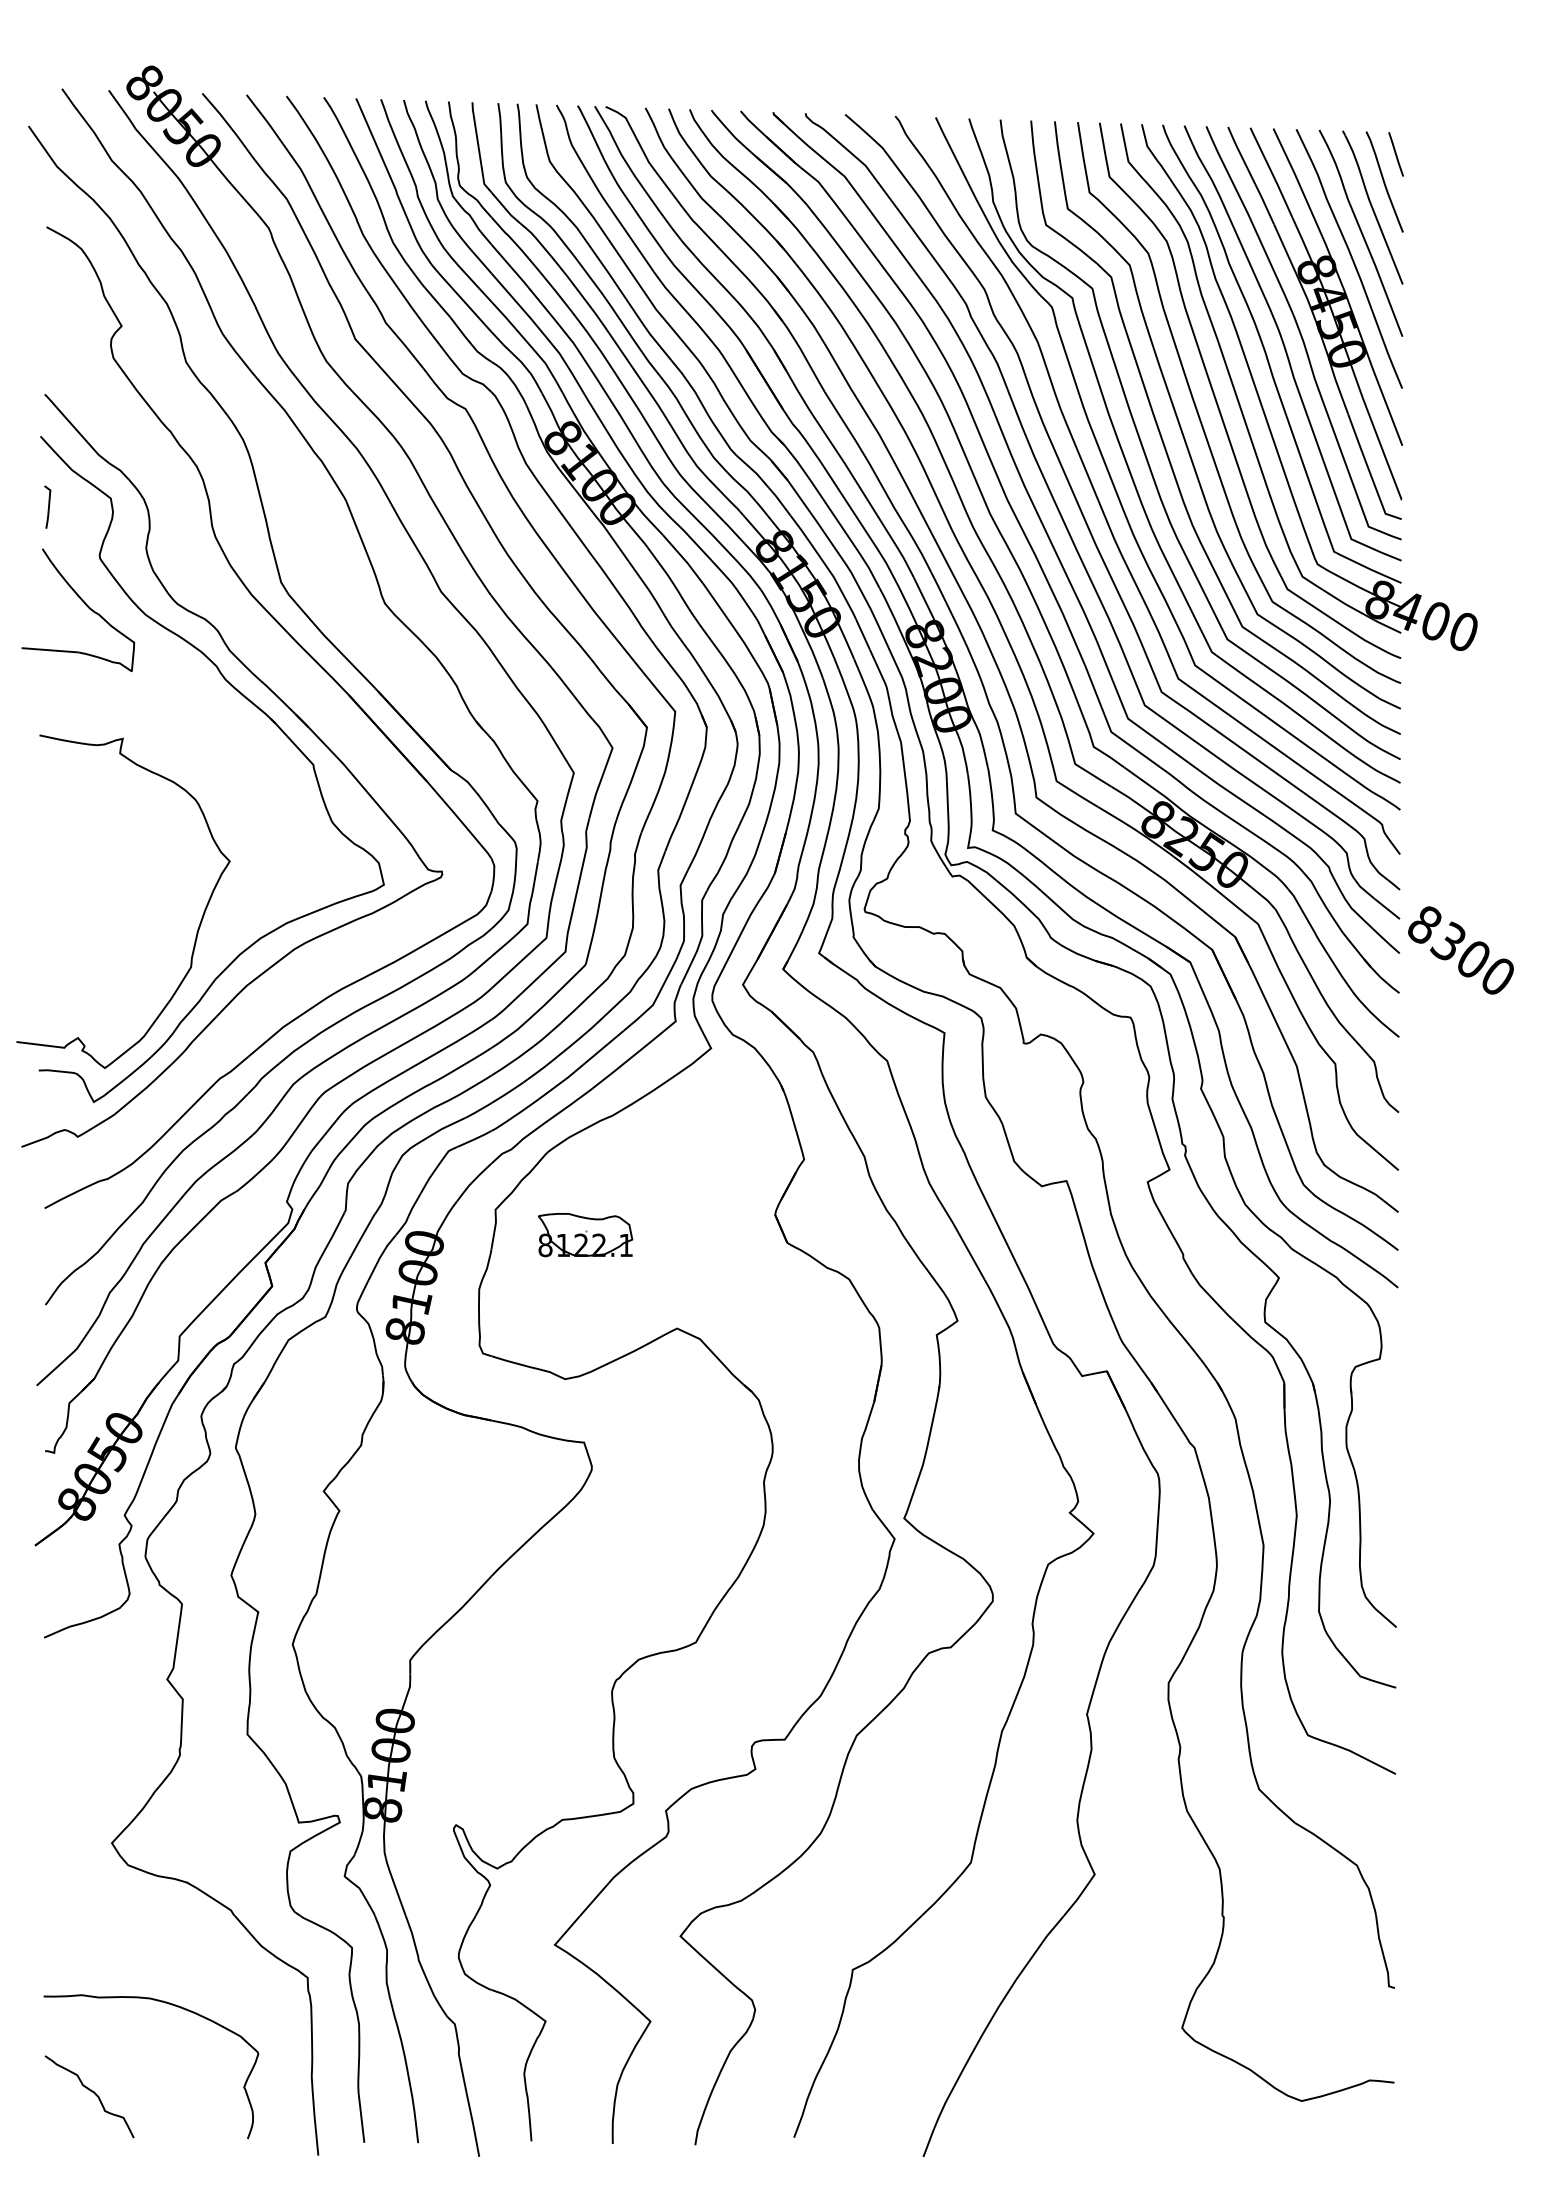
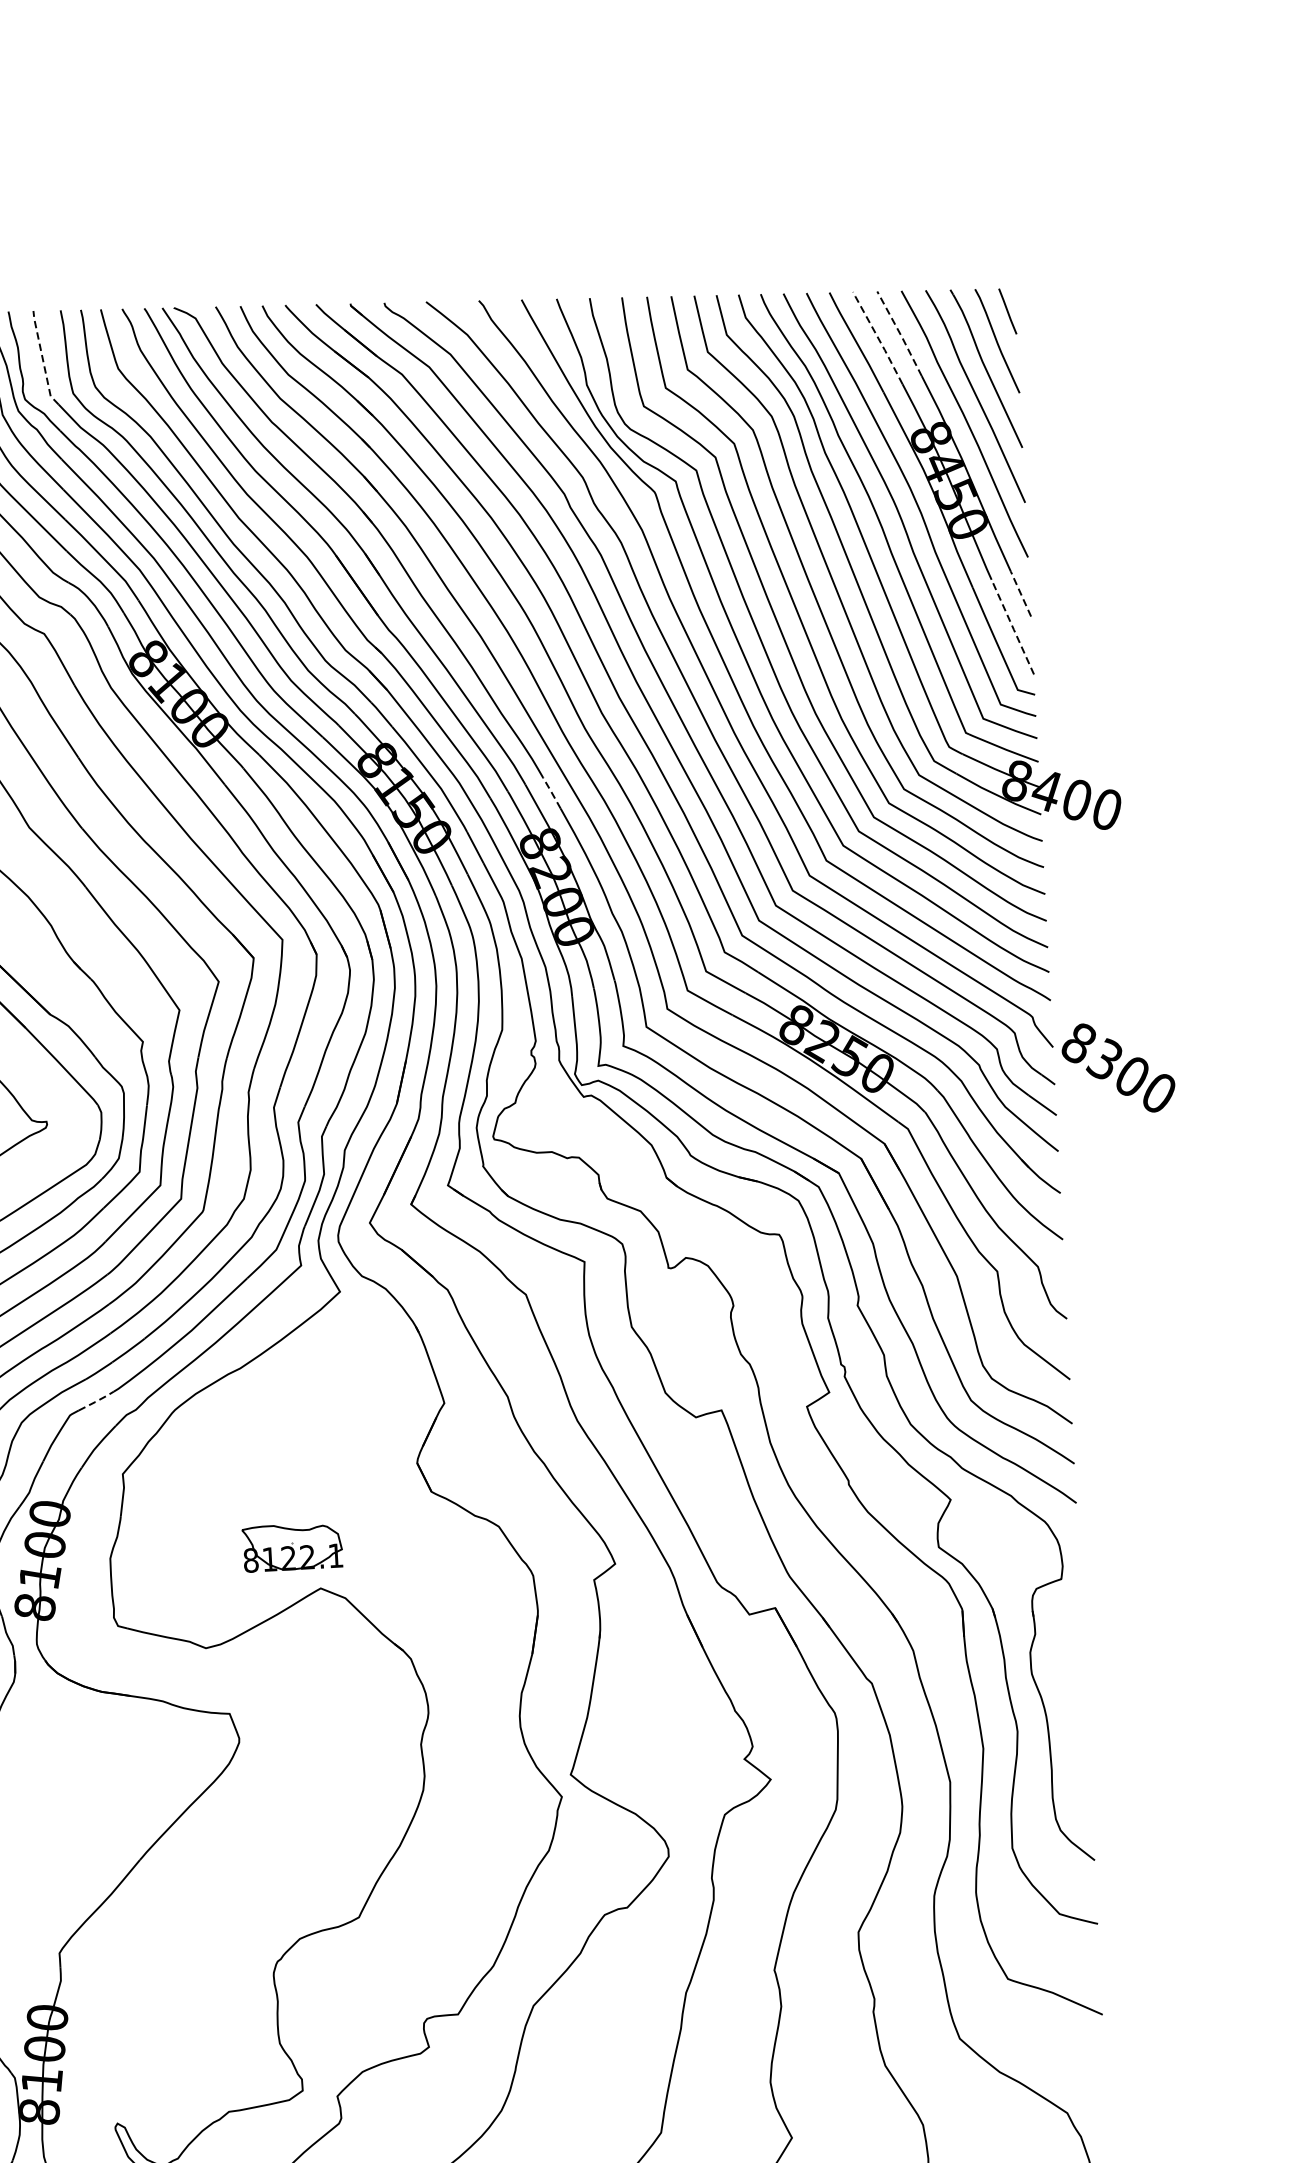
line: (478, 148) -> (42, 359), solid -> dashed
line: (1293, 170) -> (900, 334), solid -> dashed
line: (1271, 171) -> (877, 336), solid -> dashed
line: (1393, 422) -> (1020, 593), solid -> dashed
line: (1384, 455) -> (1013, 628), solid -> dashed
line: (938, 586) -> (551, 792), solid -> dashed
text: (1460, 950) -> (1118, 1068), moved
line: (475, 1139) -> (97, 1401), solid -> dashed
part: (585, 1235) -> (292, 1547), moved

